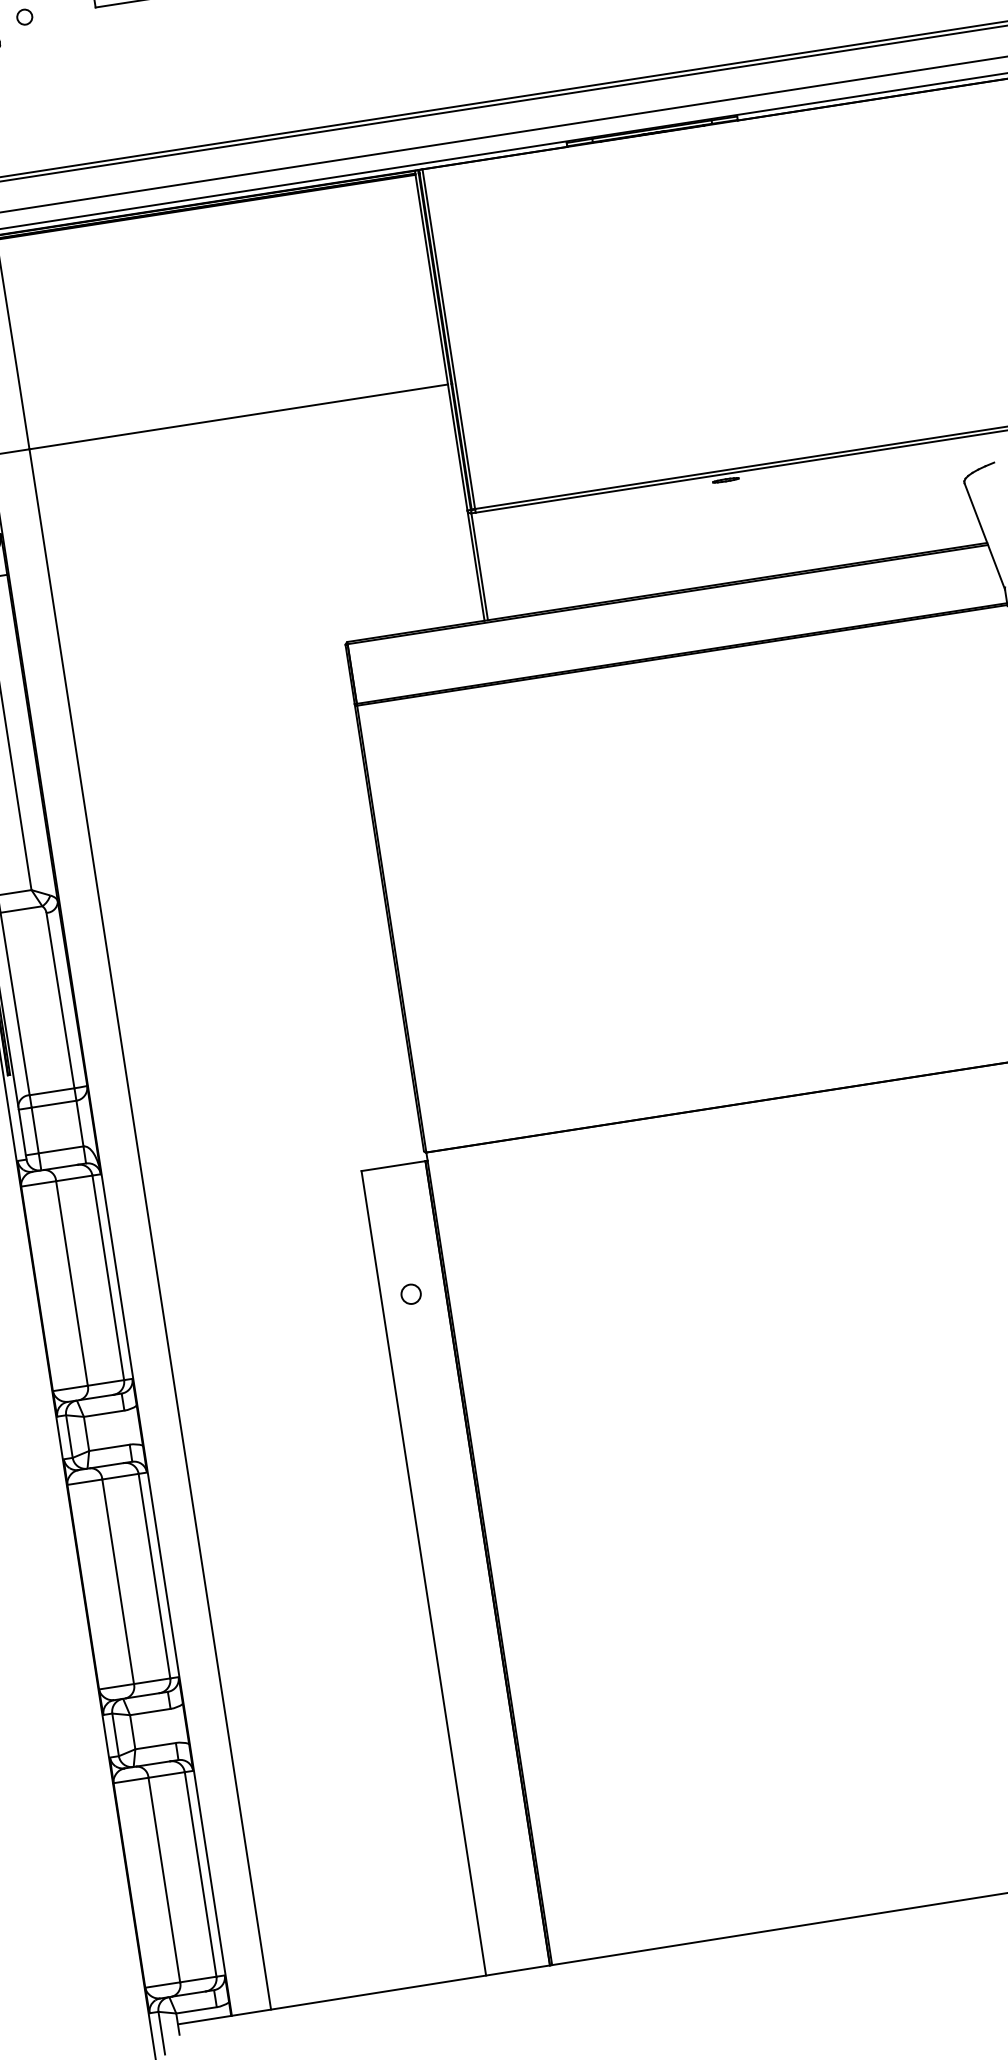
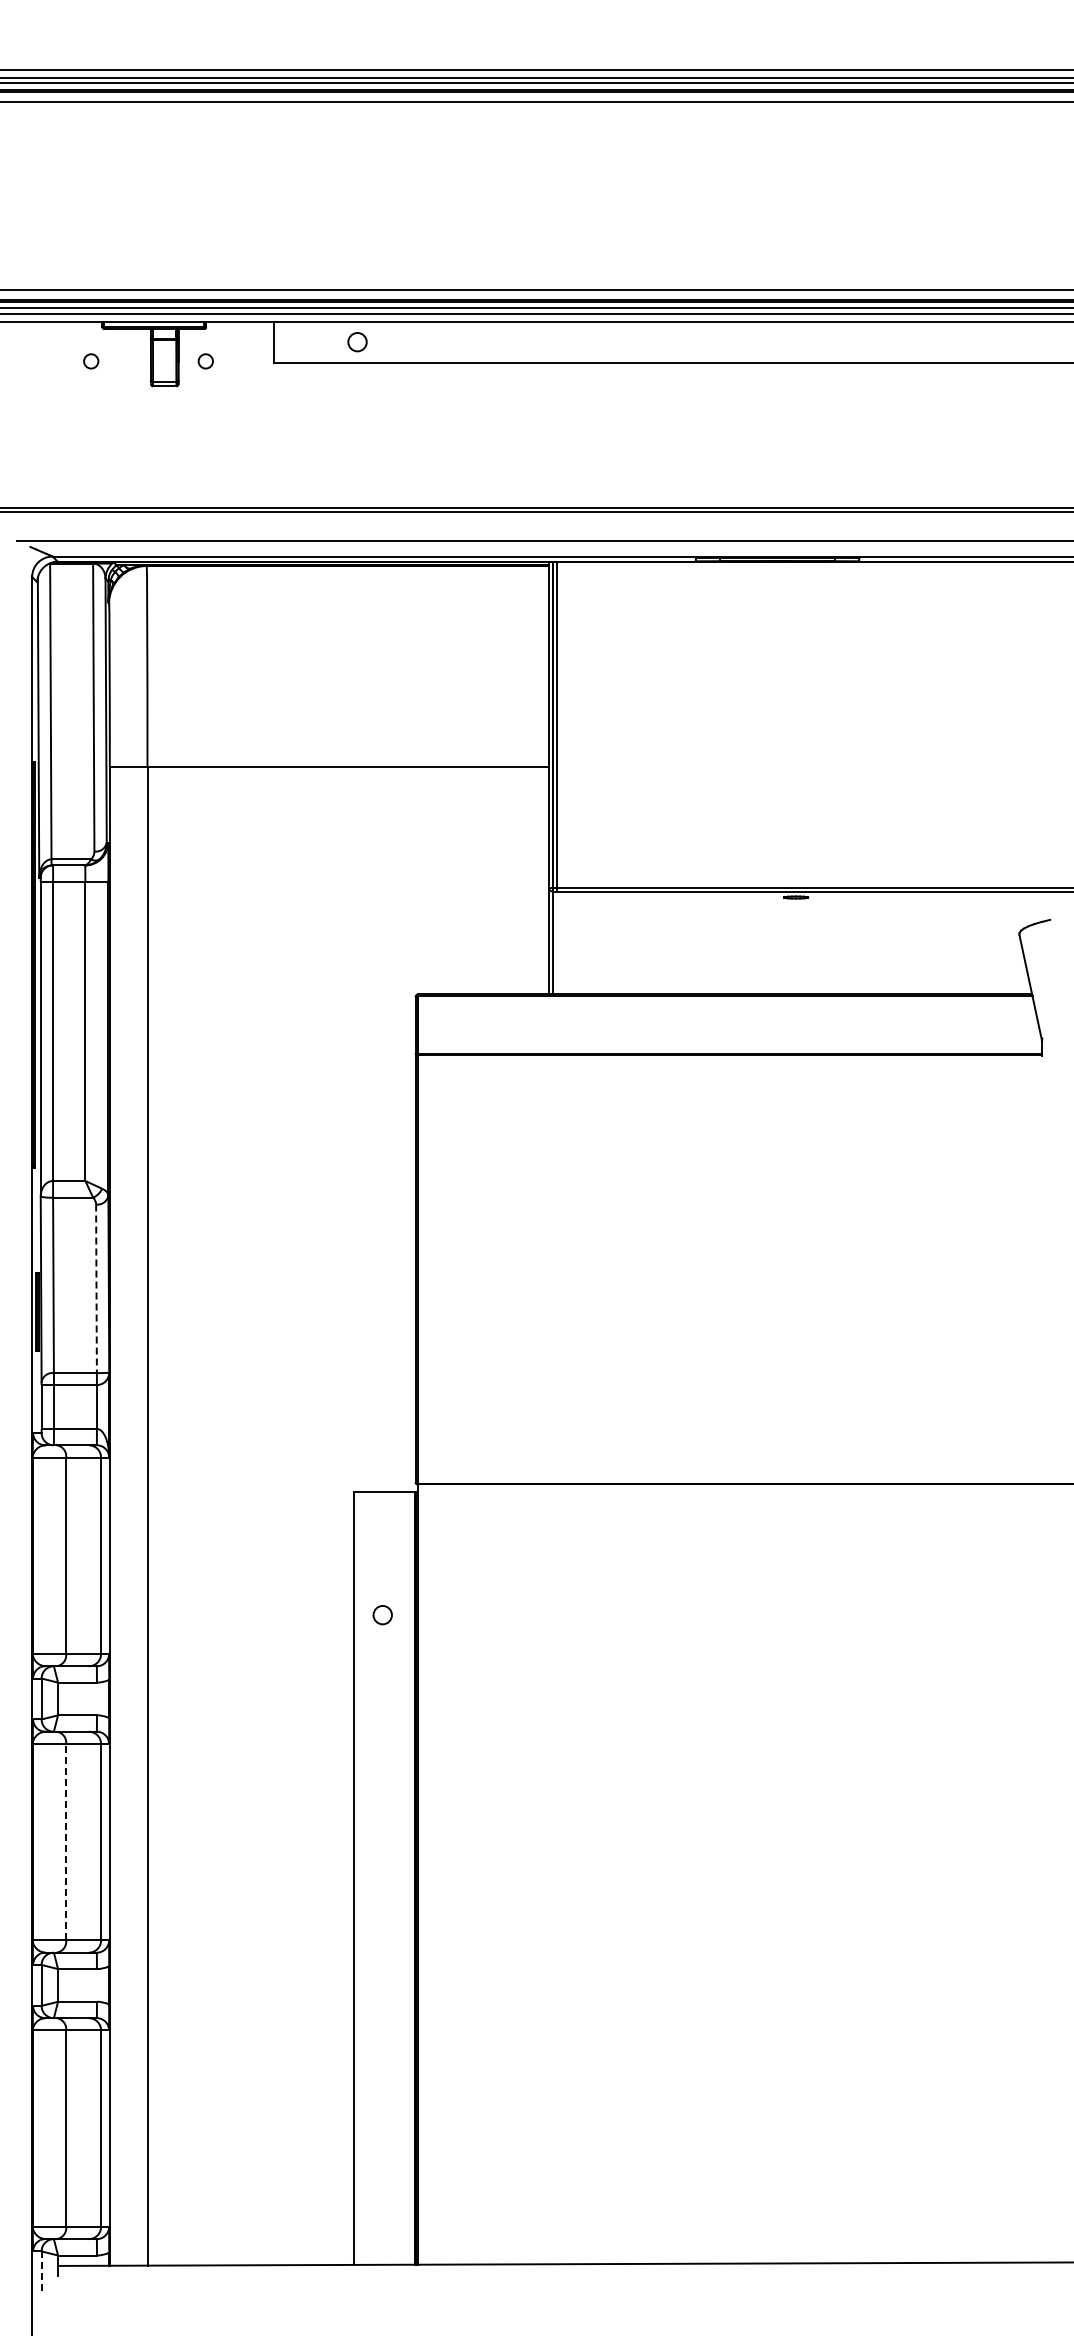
line: (60, 1001) -> (96, 1289), solid -> dashed
line: (118, 1580) -> (66, 1841), solid -> dashed
line: (161, 2033) -> (41, 2272), solid -> dashed

